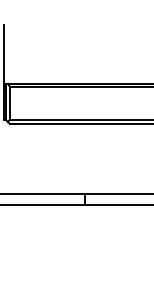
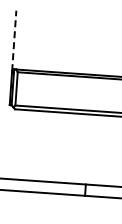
line: (4, 55) -> (14, 40), solid -> dashed

